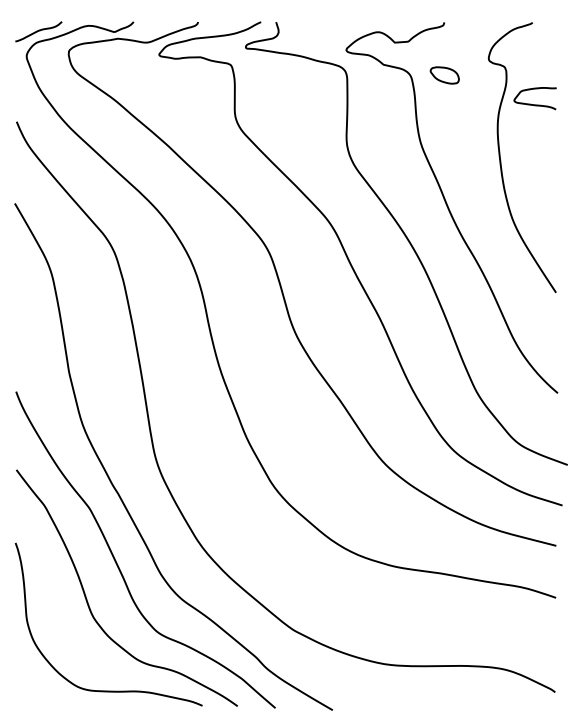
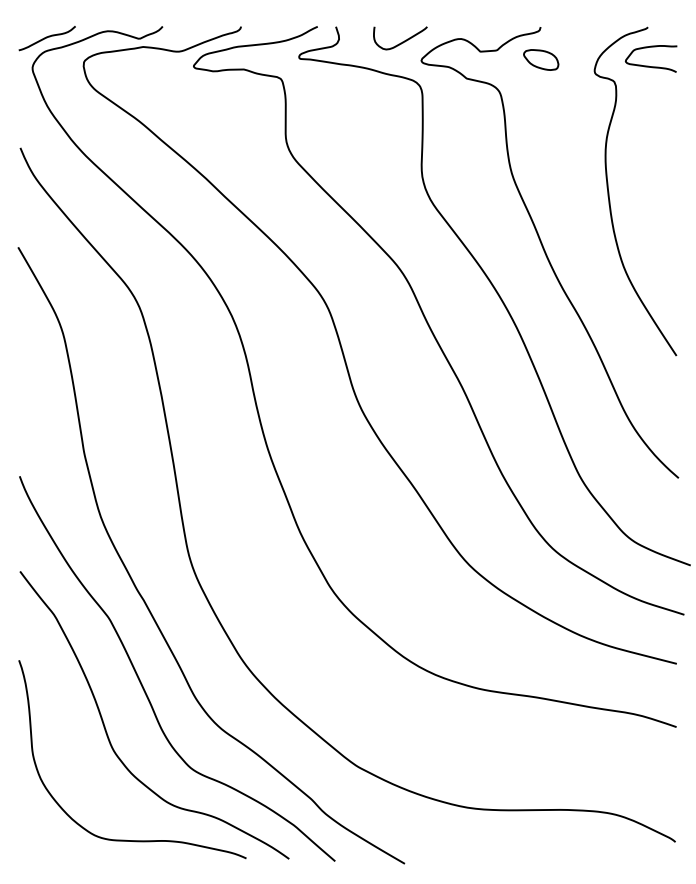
curve: (331, 33) -> (403, 40), added
part: (444, 75) -> (540, 60), moved
curve: (531, 103) -> (646, 64), moved

